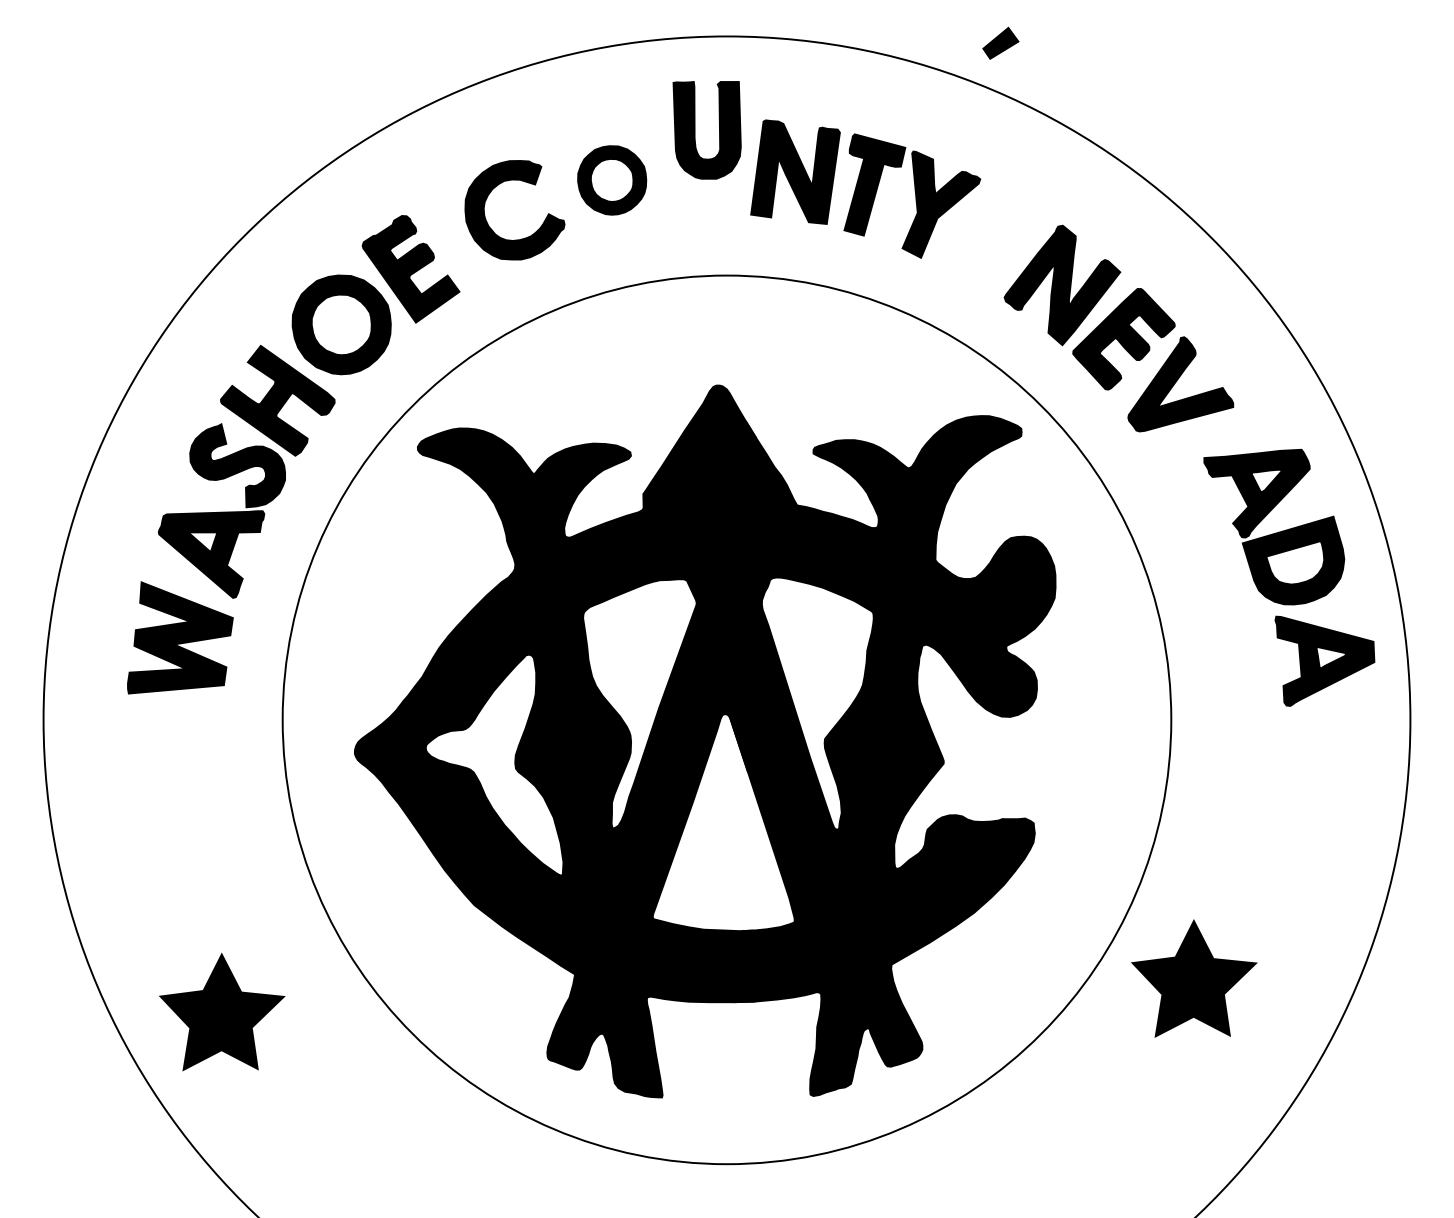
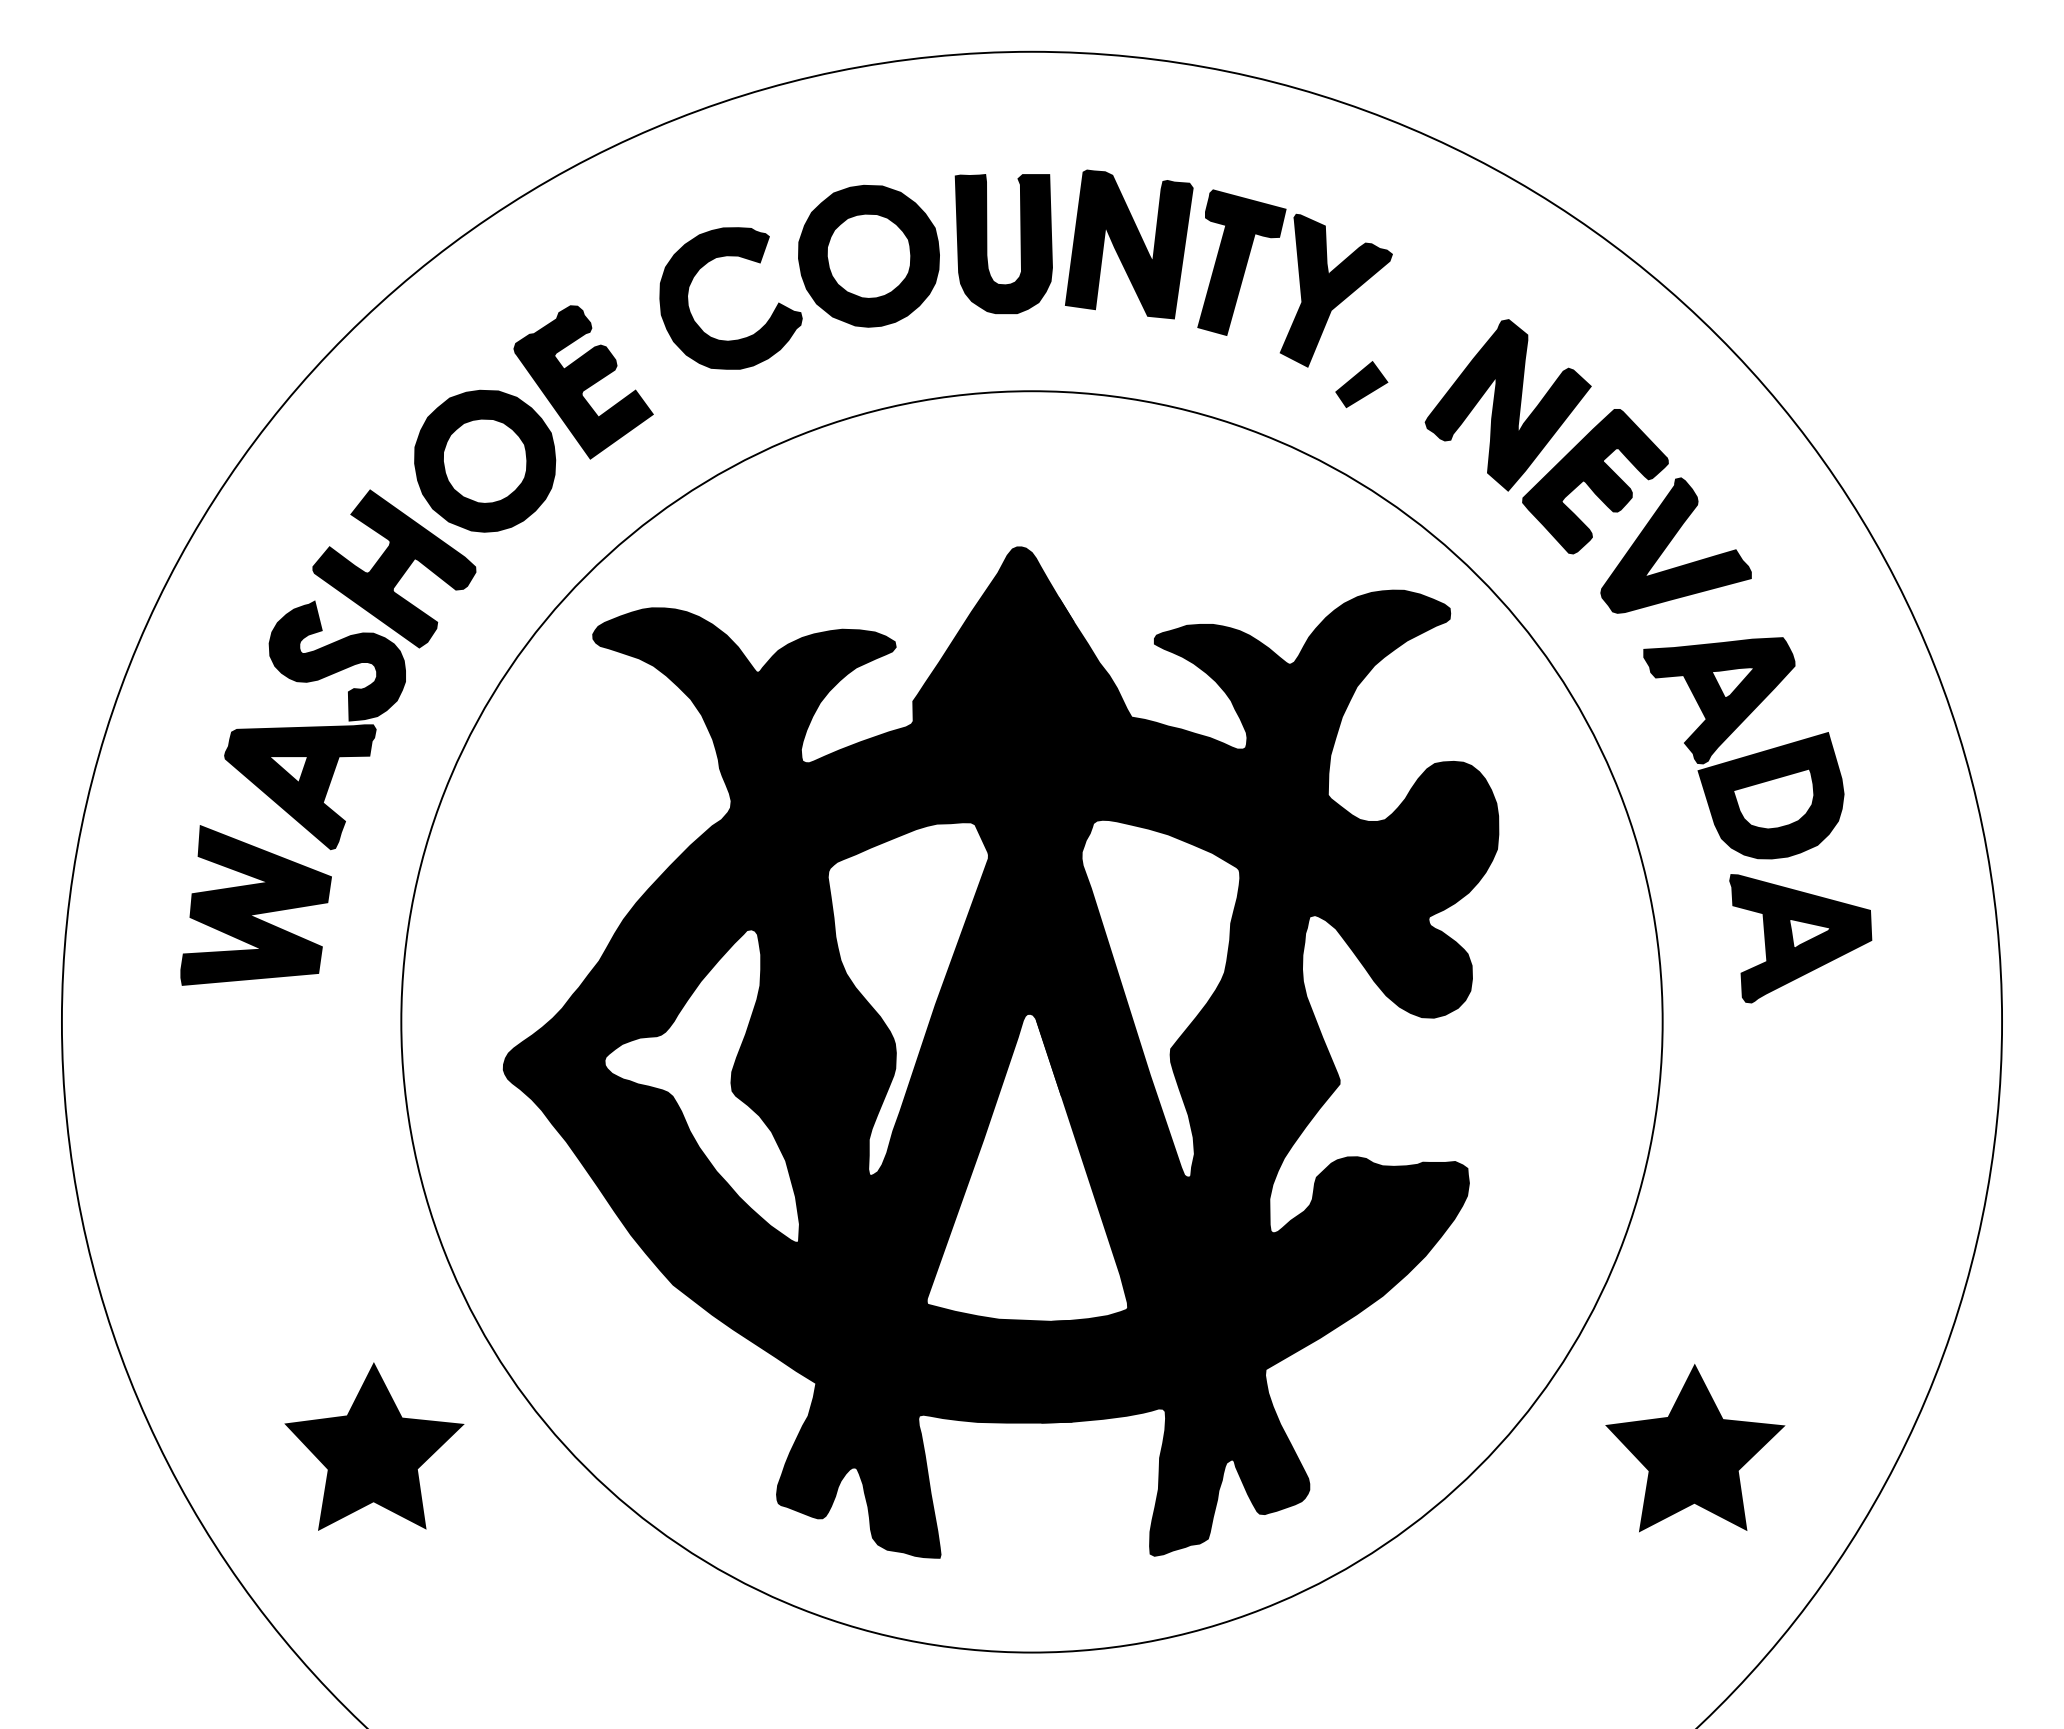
part: (1000, 43) -> (1361, 384), moved
part: (695, 130) -> (987, 244), moved
part: (611, 179) -> (868, 255), size x1.43
part: (1274, 532) -> (1743, 756), moved
part: (1324, 661) -> (1800, 938), moved
part: (1194, 978) -> (1695, 1448), moved
part: (222, 1011) -> (374, 1446), moved

